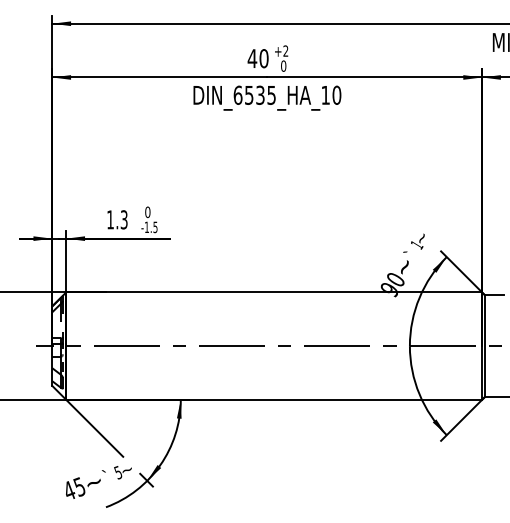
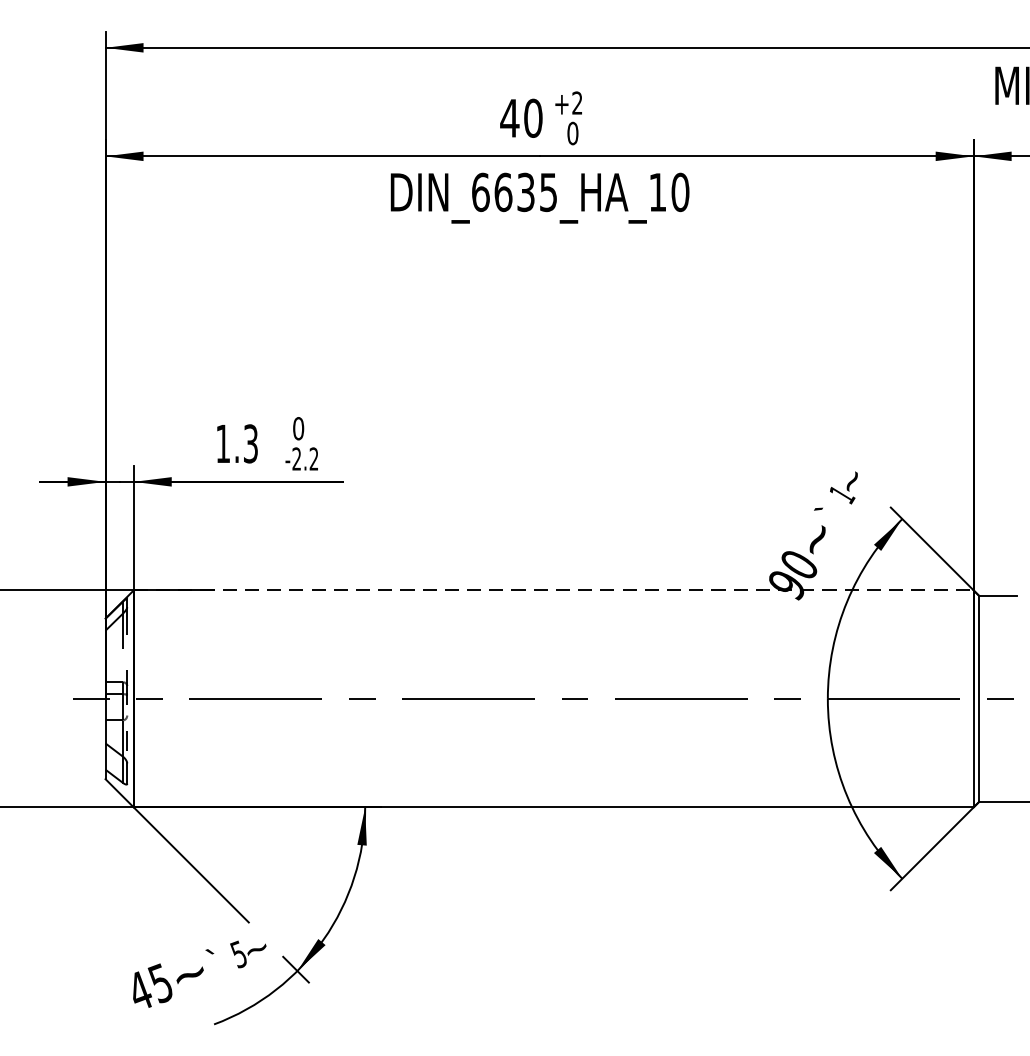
text: (249, 94) -> (503, 190), DIN_6535_HA_10 -> DIN_6635_HA_10
text: (150, 227) -> (303, 459), -1.5 -> -2.2
line: (274, 292) -> (554, 590), solid -> dashed

